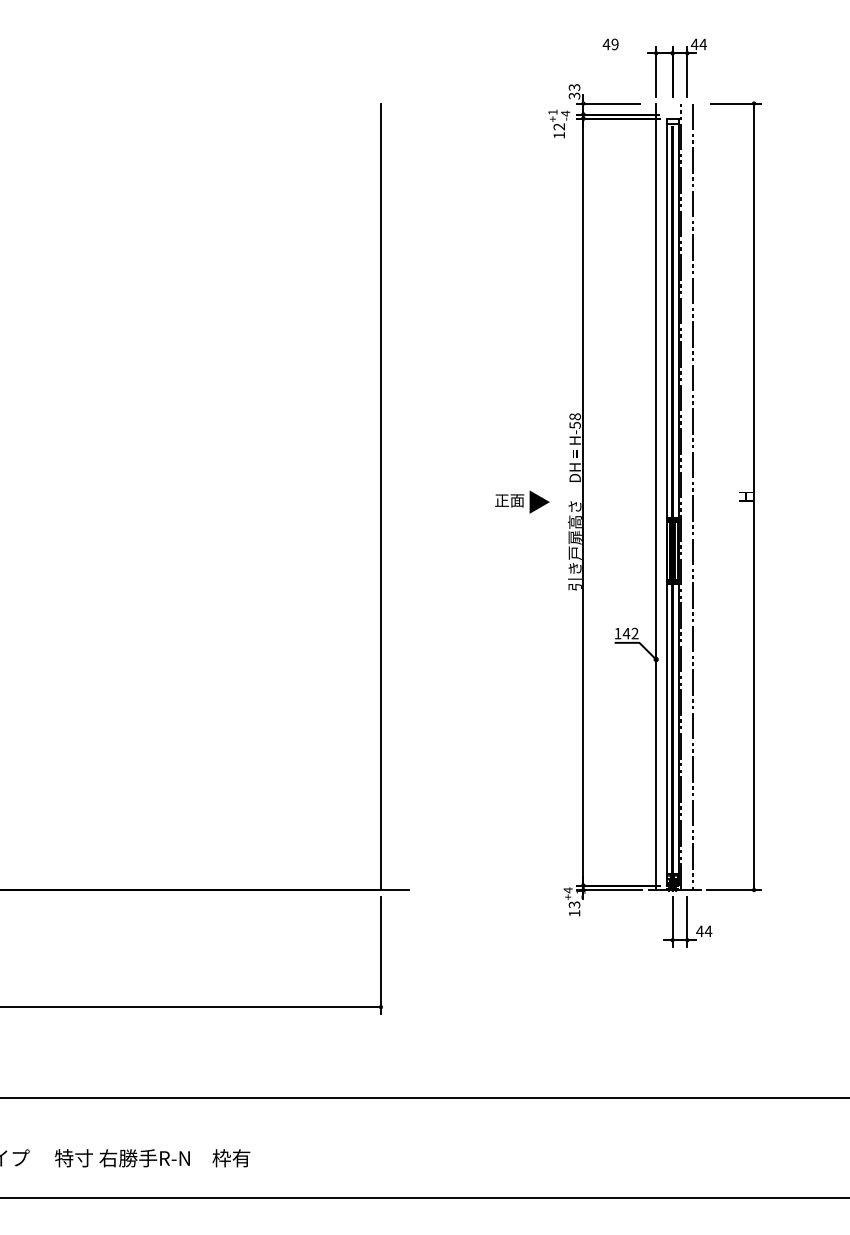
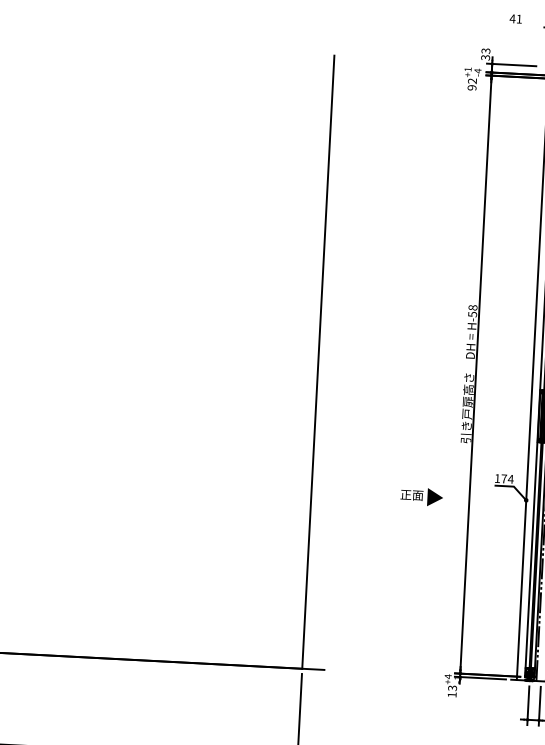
text: (614, 44) -> (518, 19), 49 -> 41
text: (559, 135) -> (472, 87), 12 -> 92
text: (522, 501) -> (421, 496), moved
text: (630, 633) -> (507, 478), 142 -> 174

